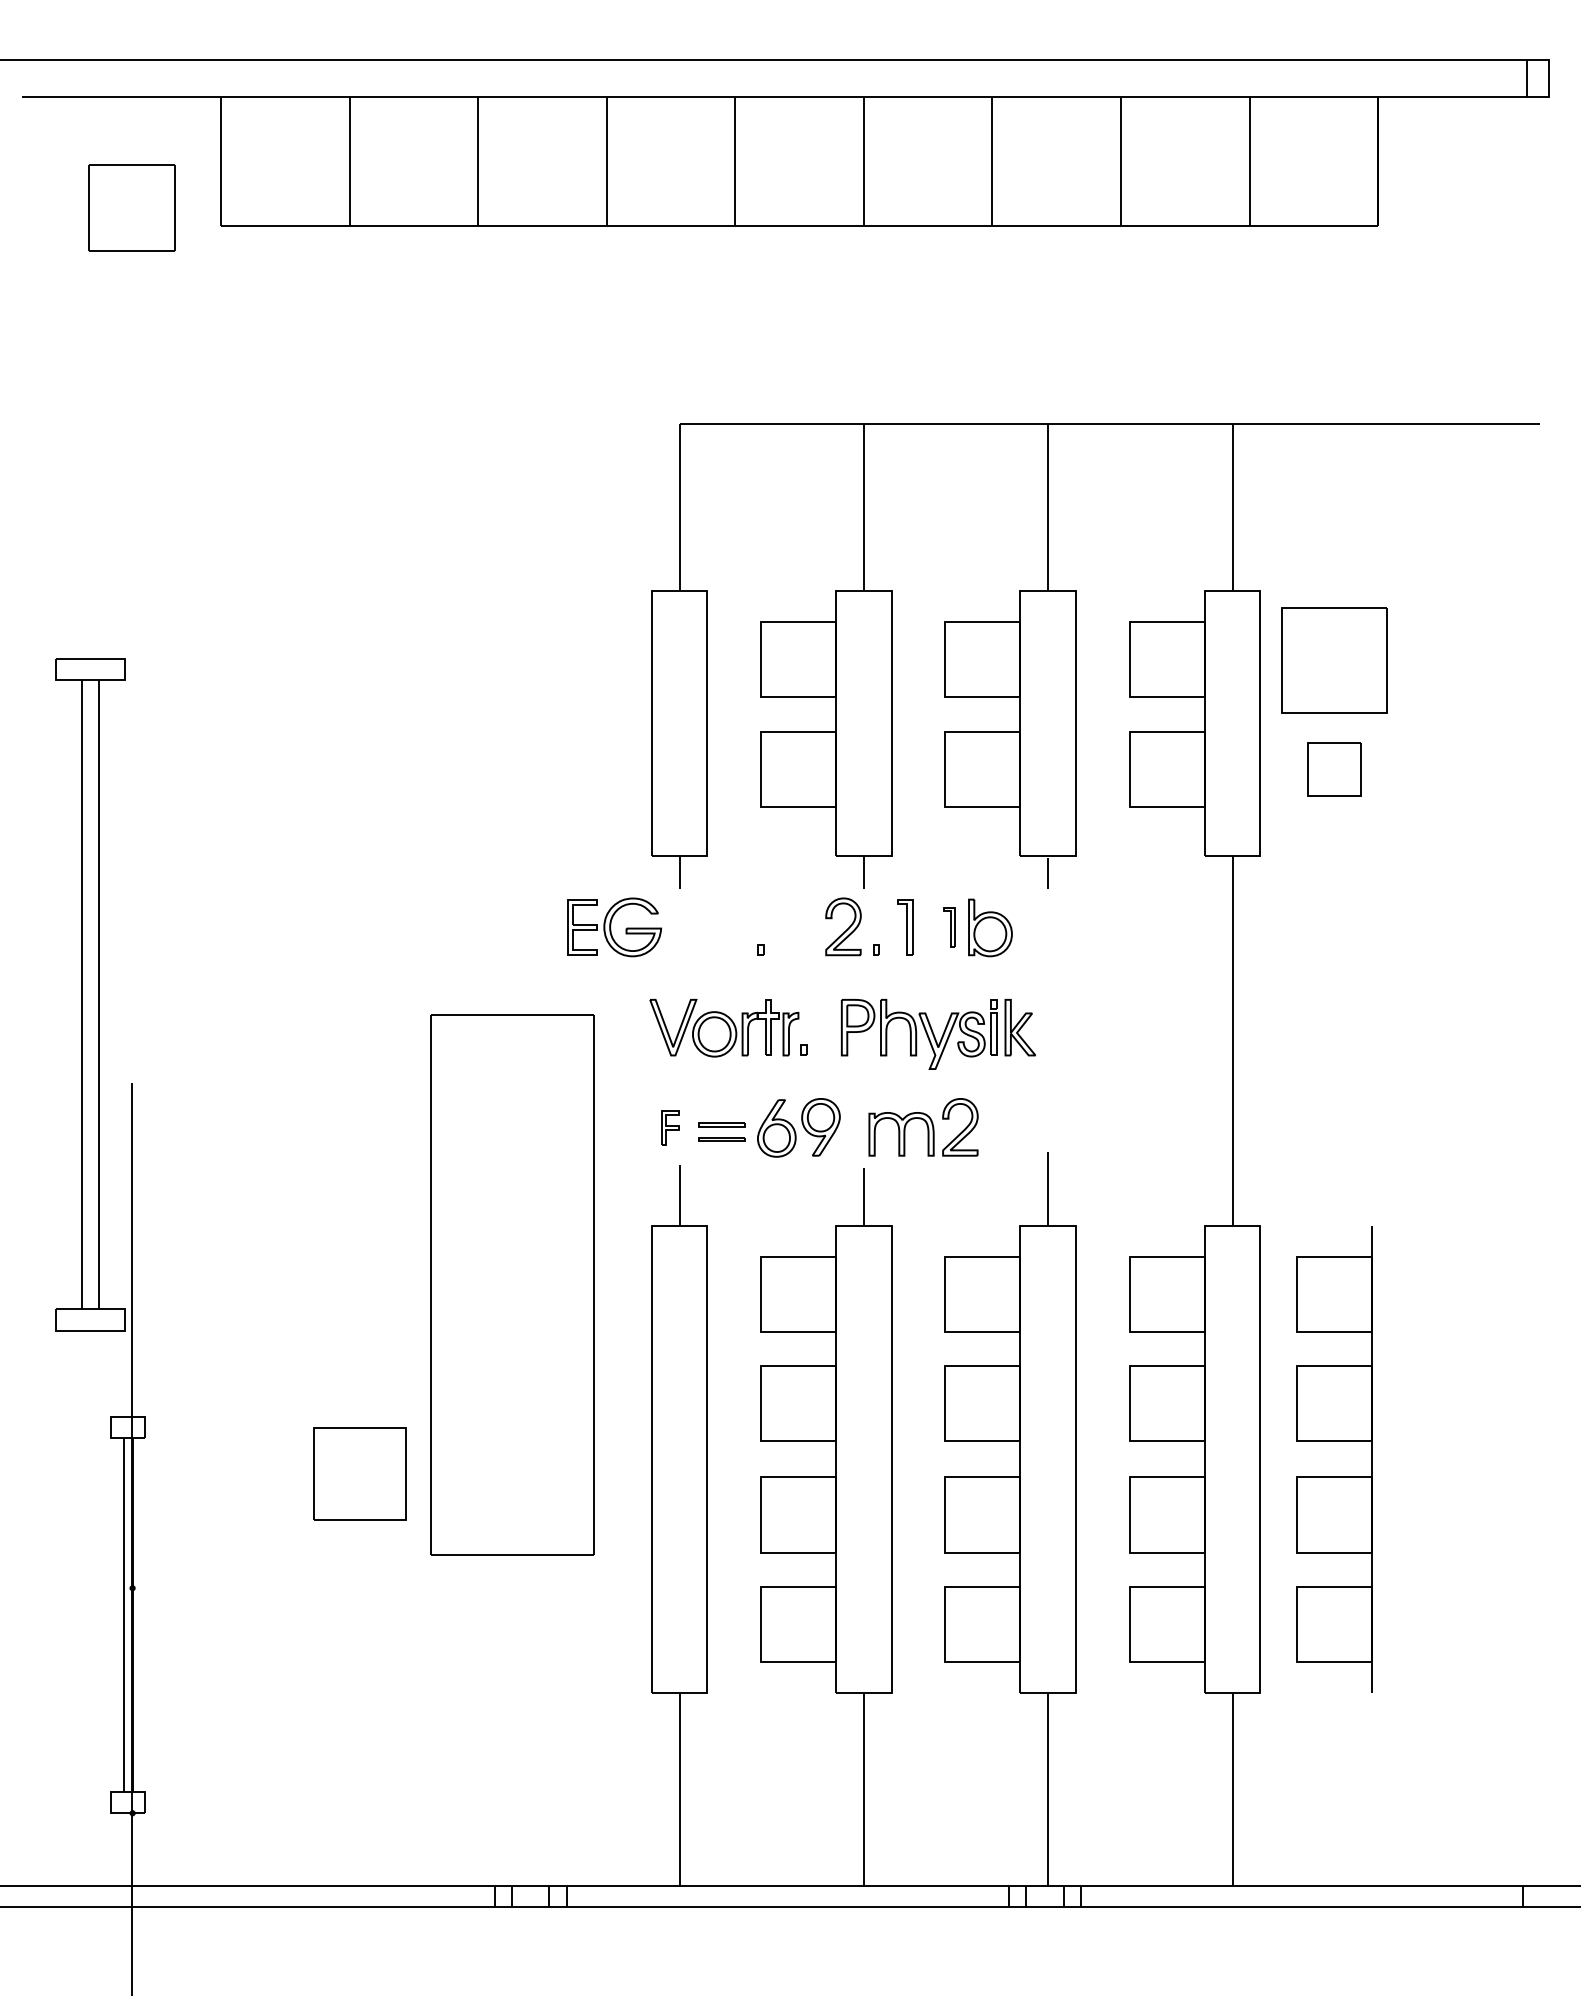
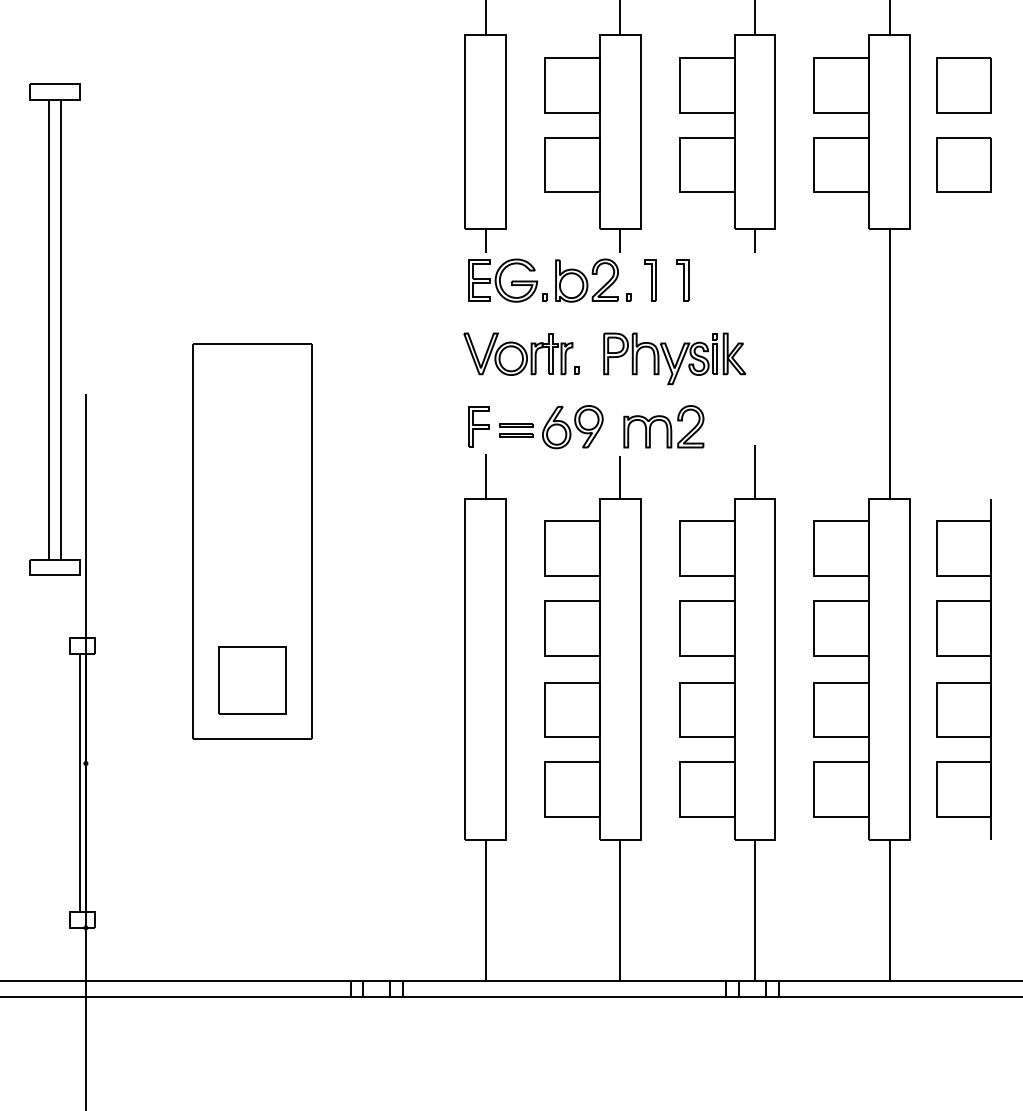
part: (1334, 659) -> (964, 84), size x0.71
part: (1334, 769) -> (964, 165), size x1.43
part: (614, 927) -> (503, 280), moved
part: (949, 927) -> (682, 280), size x1.43
part: (990, 927) -> (571, 280), moved
part: (670, 1127) -> (478, 426), size x1.67
part: (512, 1284) -> (252, 541), moved

